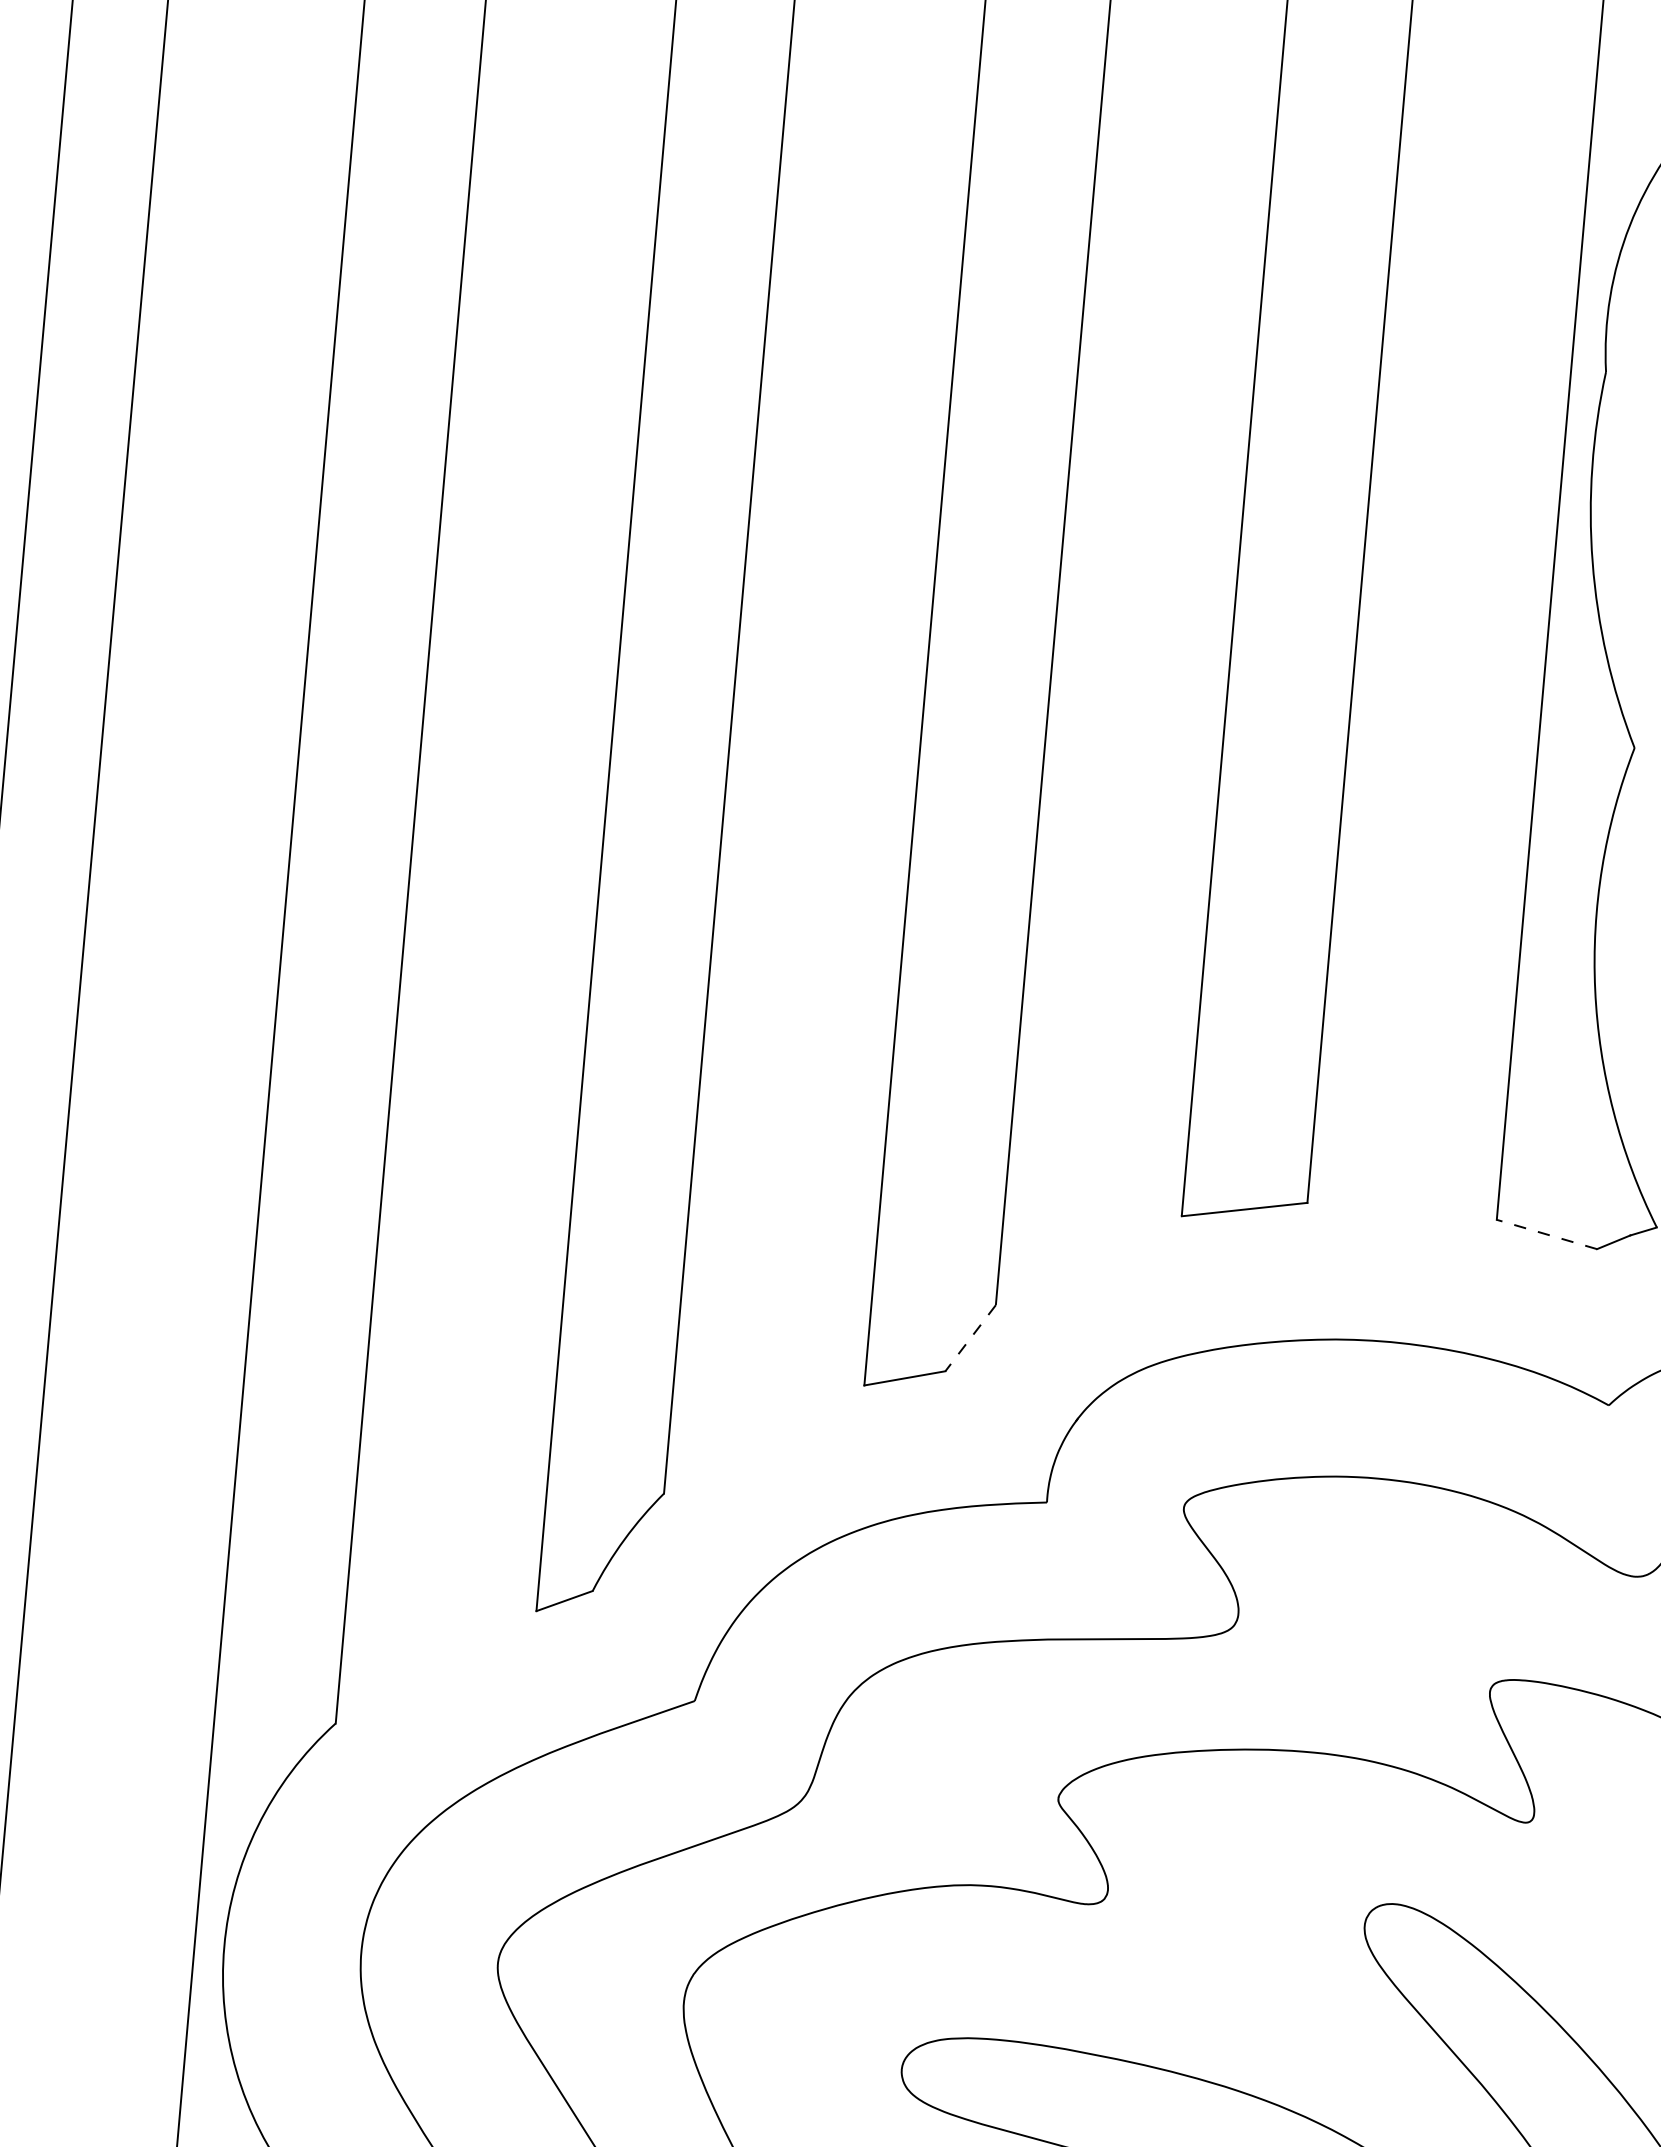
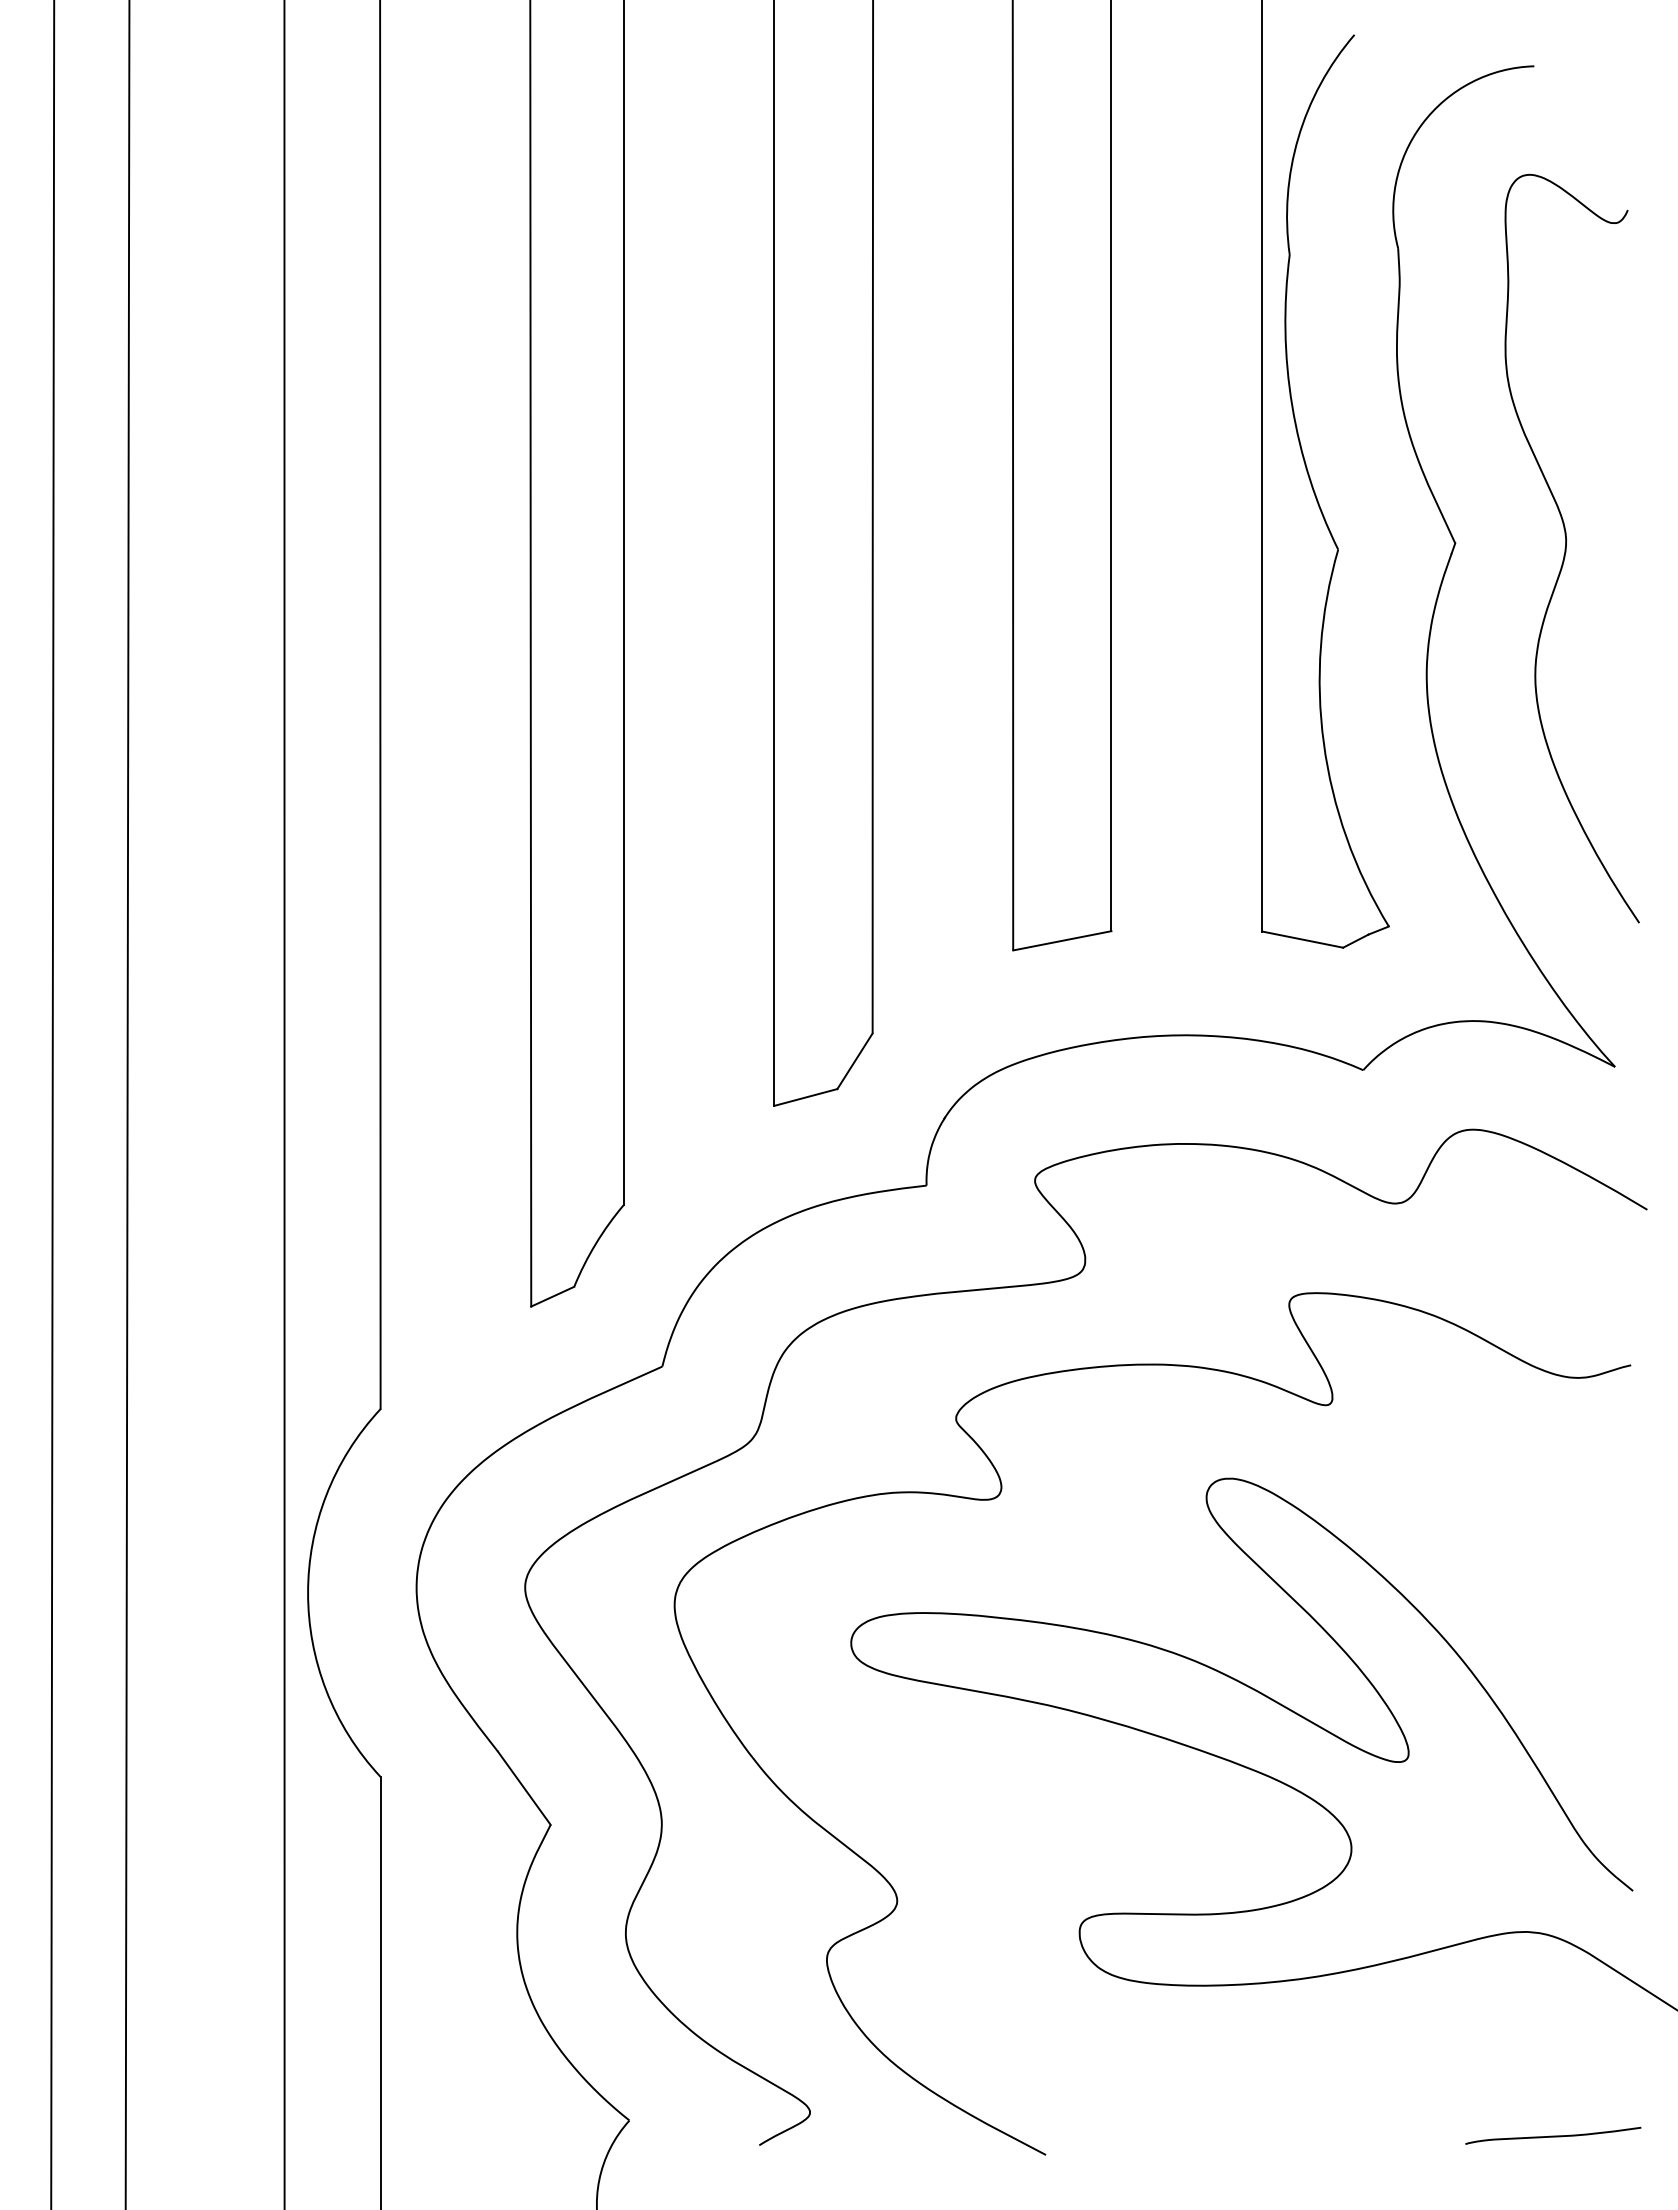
line: (1546, 1234) -> (1302, 939), dashed -> solid
line: (971, 1338) -> (855, 1061), dashed -> solid

